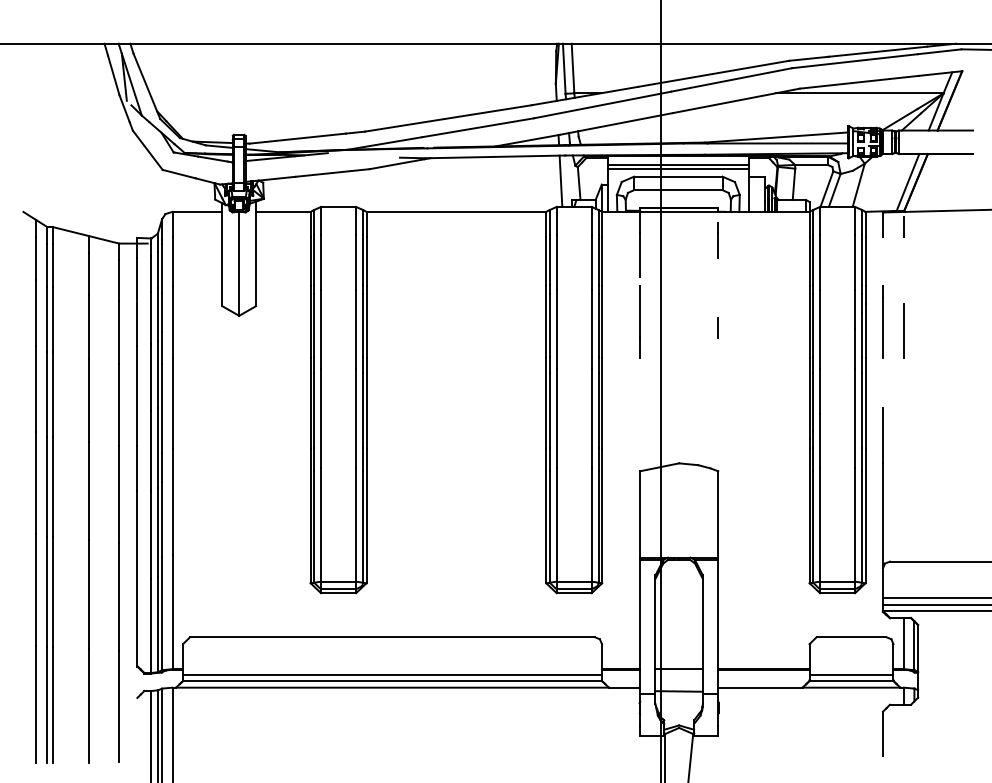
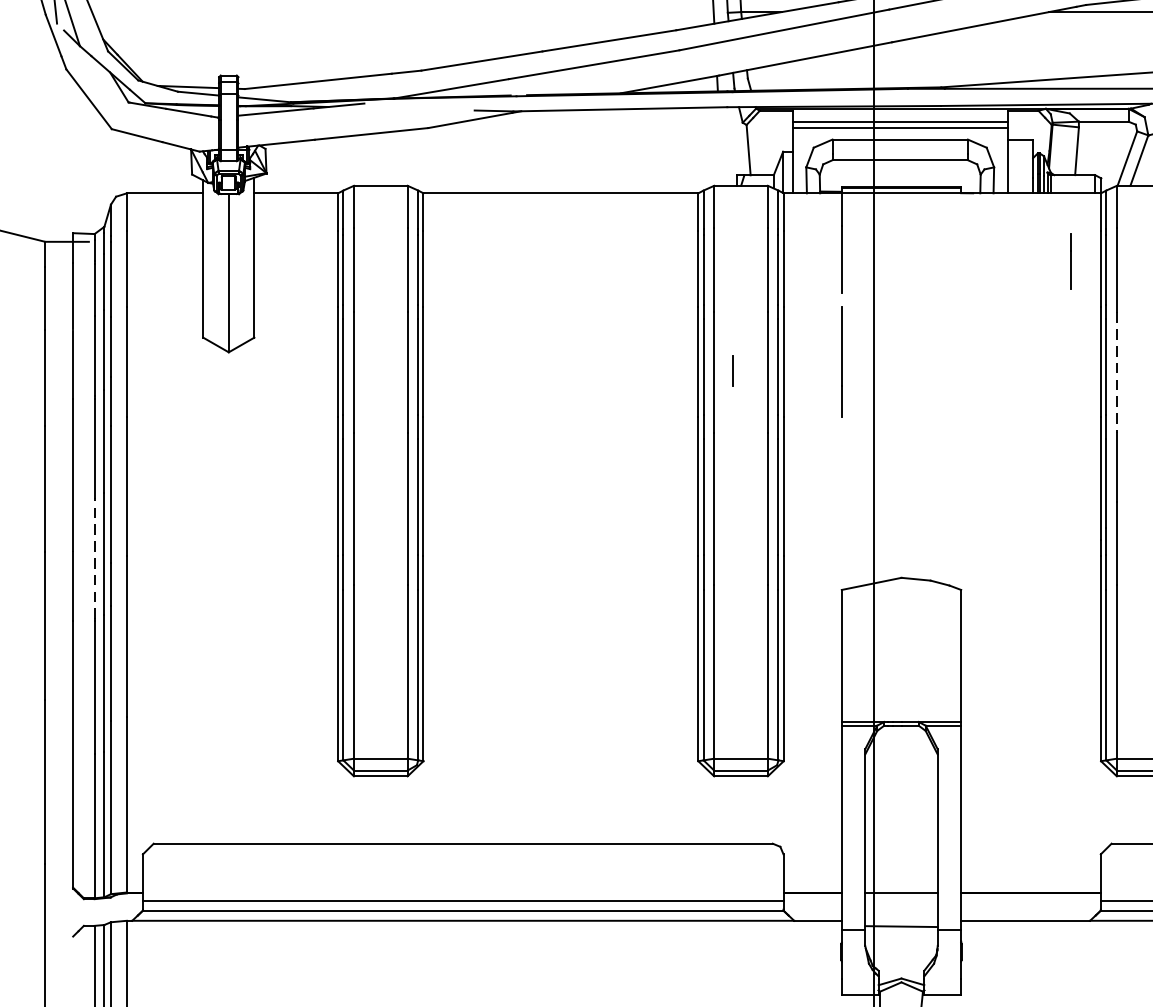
line: (560, 180) -> (720, 145), removed
line: (717, 240) -> (1070, 261), moved
line: (717, 327) -> (732, 370), moved
line: (820, 329) -> (1117, 373), solid -> dashed
line: (151, 450) -> (94, 558), solid -> dashed

